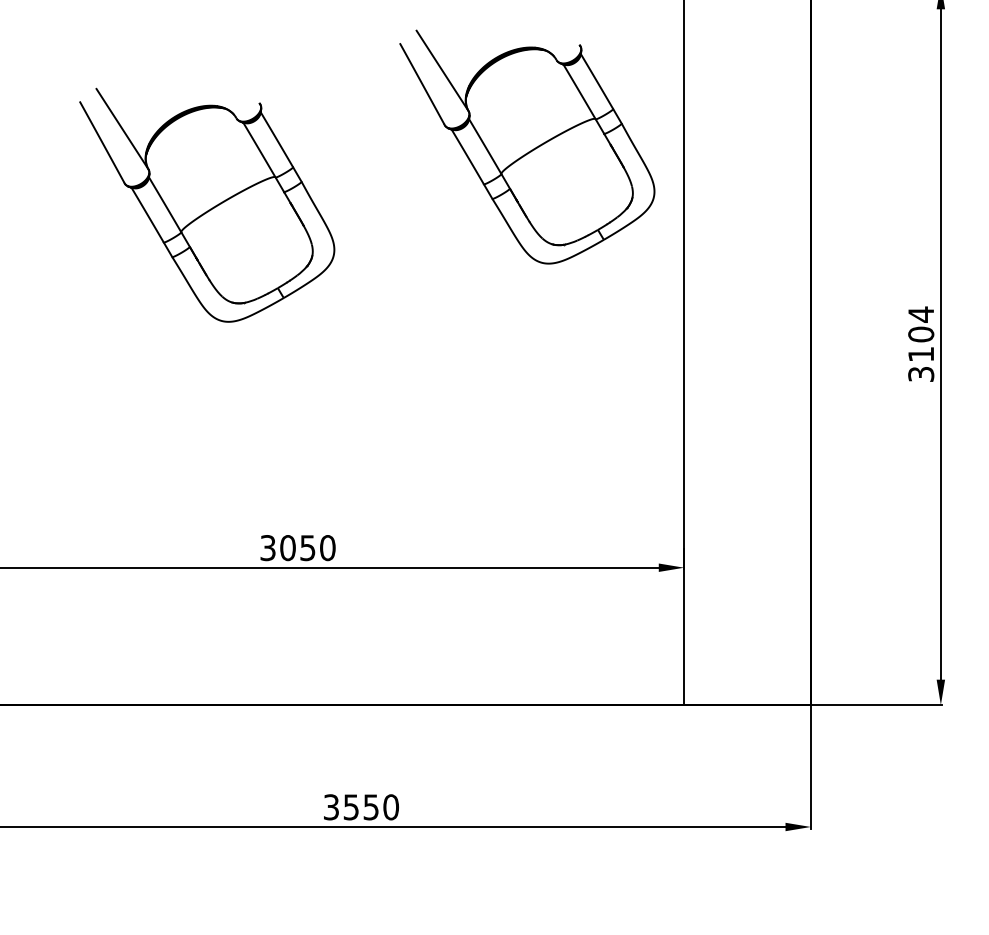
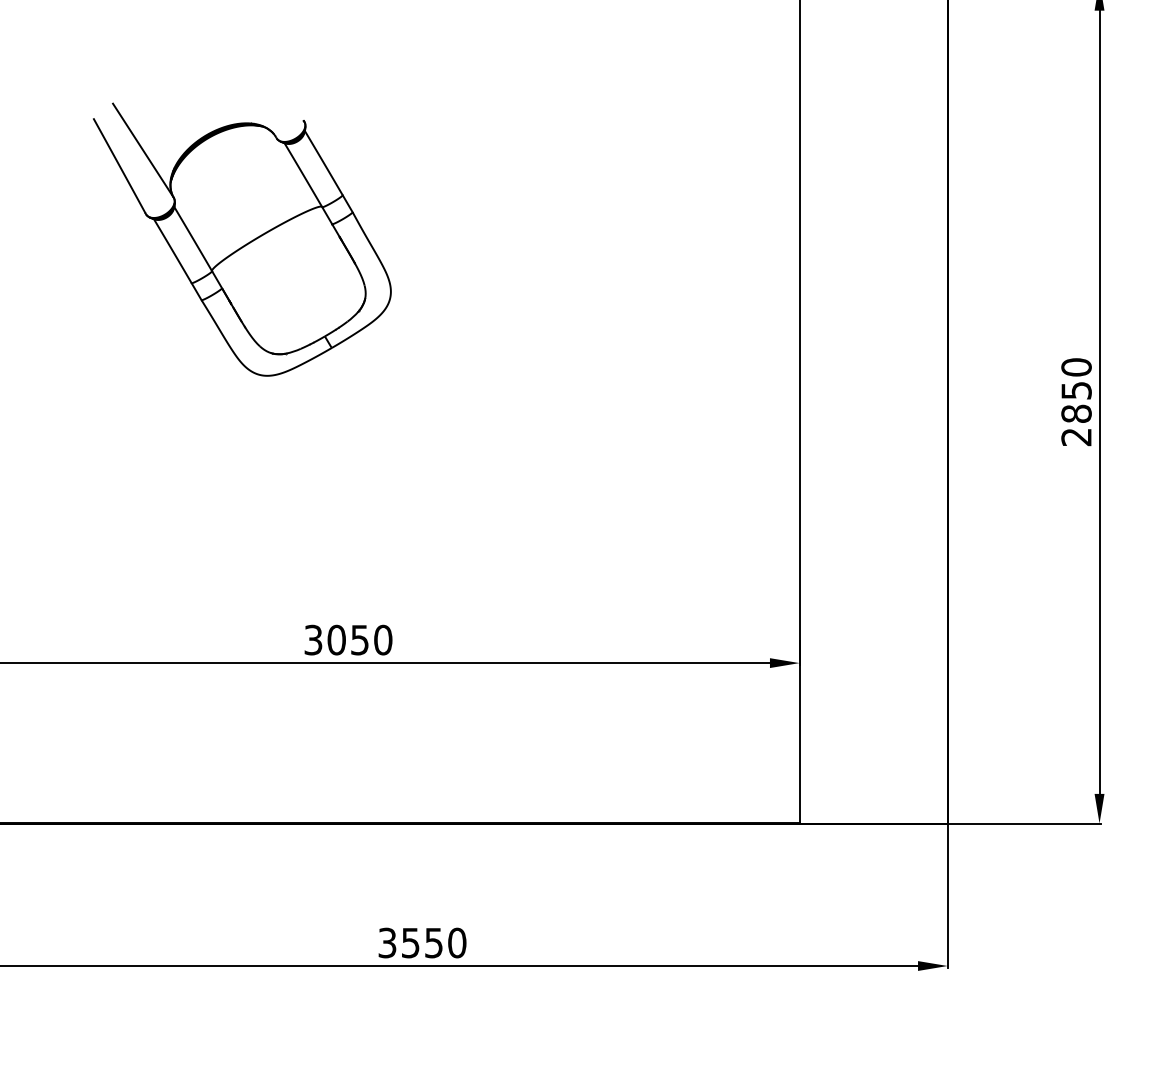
part: (527, 146) -> (616, 171), removed
text: (921, 343) -> (1076, 401), 3104 -> 2850

